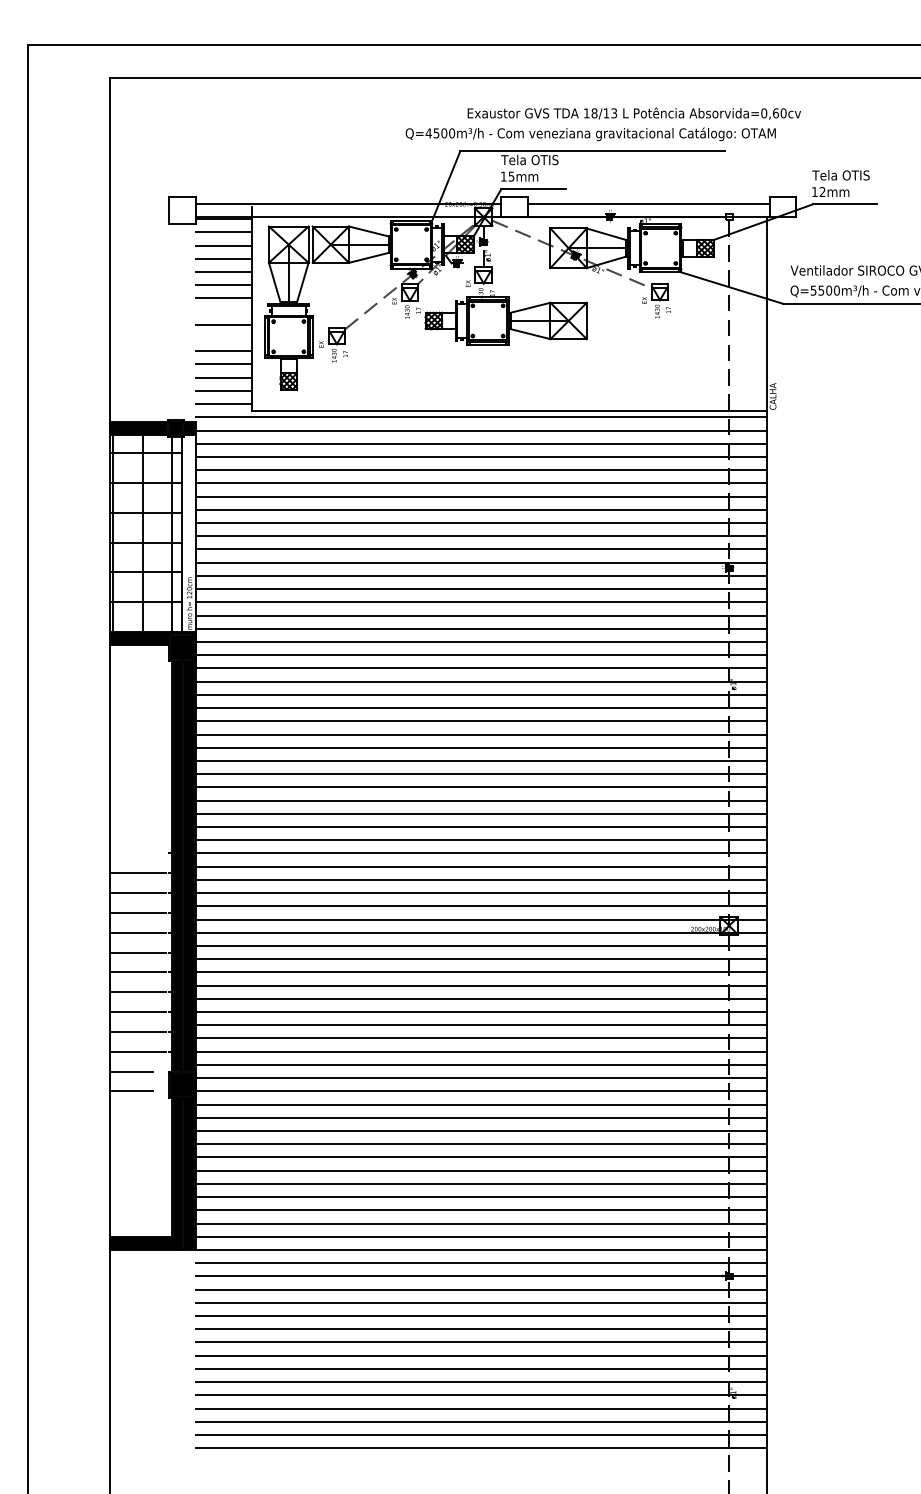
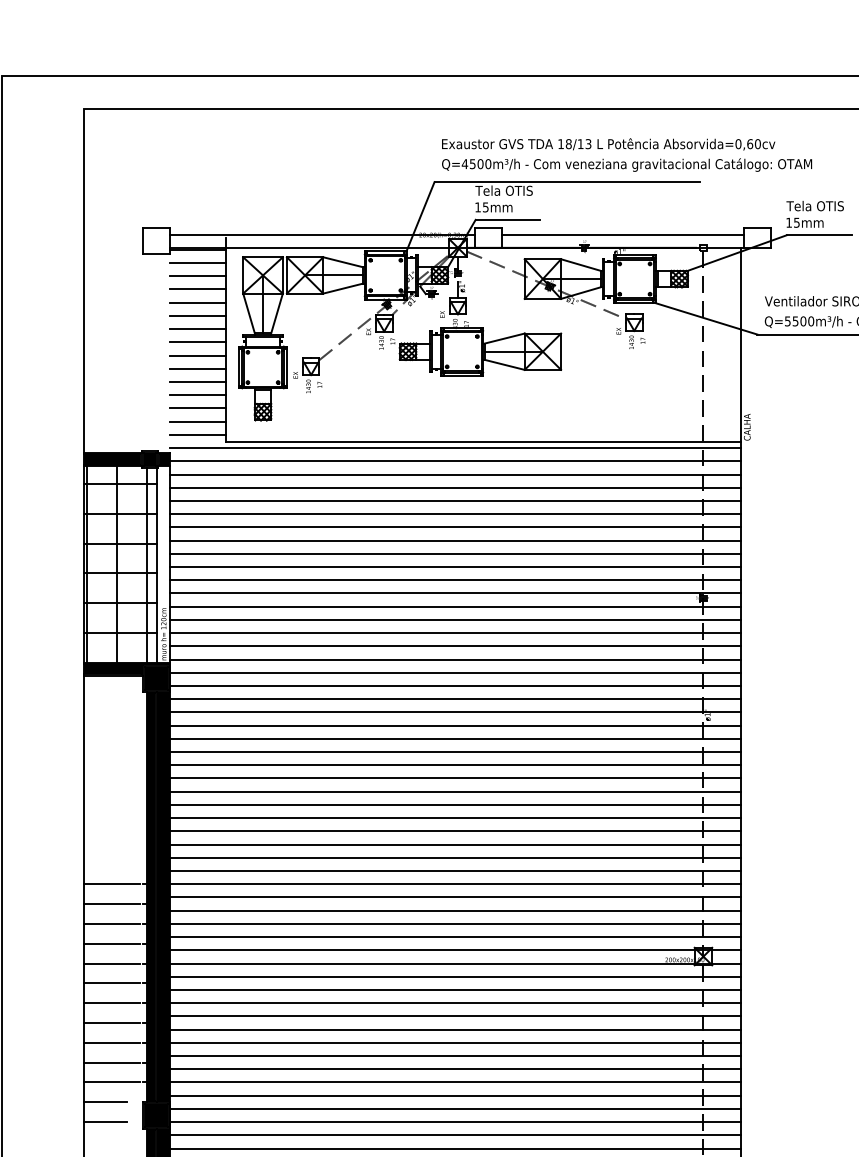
text: (590, 134) -> (626, 165), moved
text: (822, 192) -> (796, 223), 12mm -> 15mm
line: (223, 311) -> (197, 342), added
line: (223, 338) -> (197, 369), added
line: (137, 853) -> (111, 884), added

